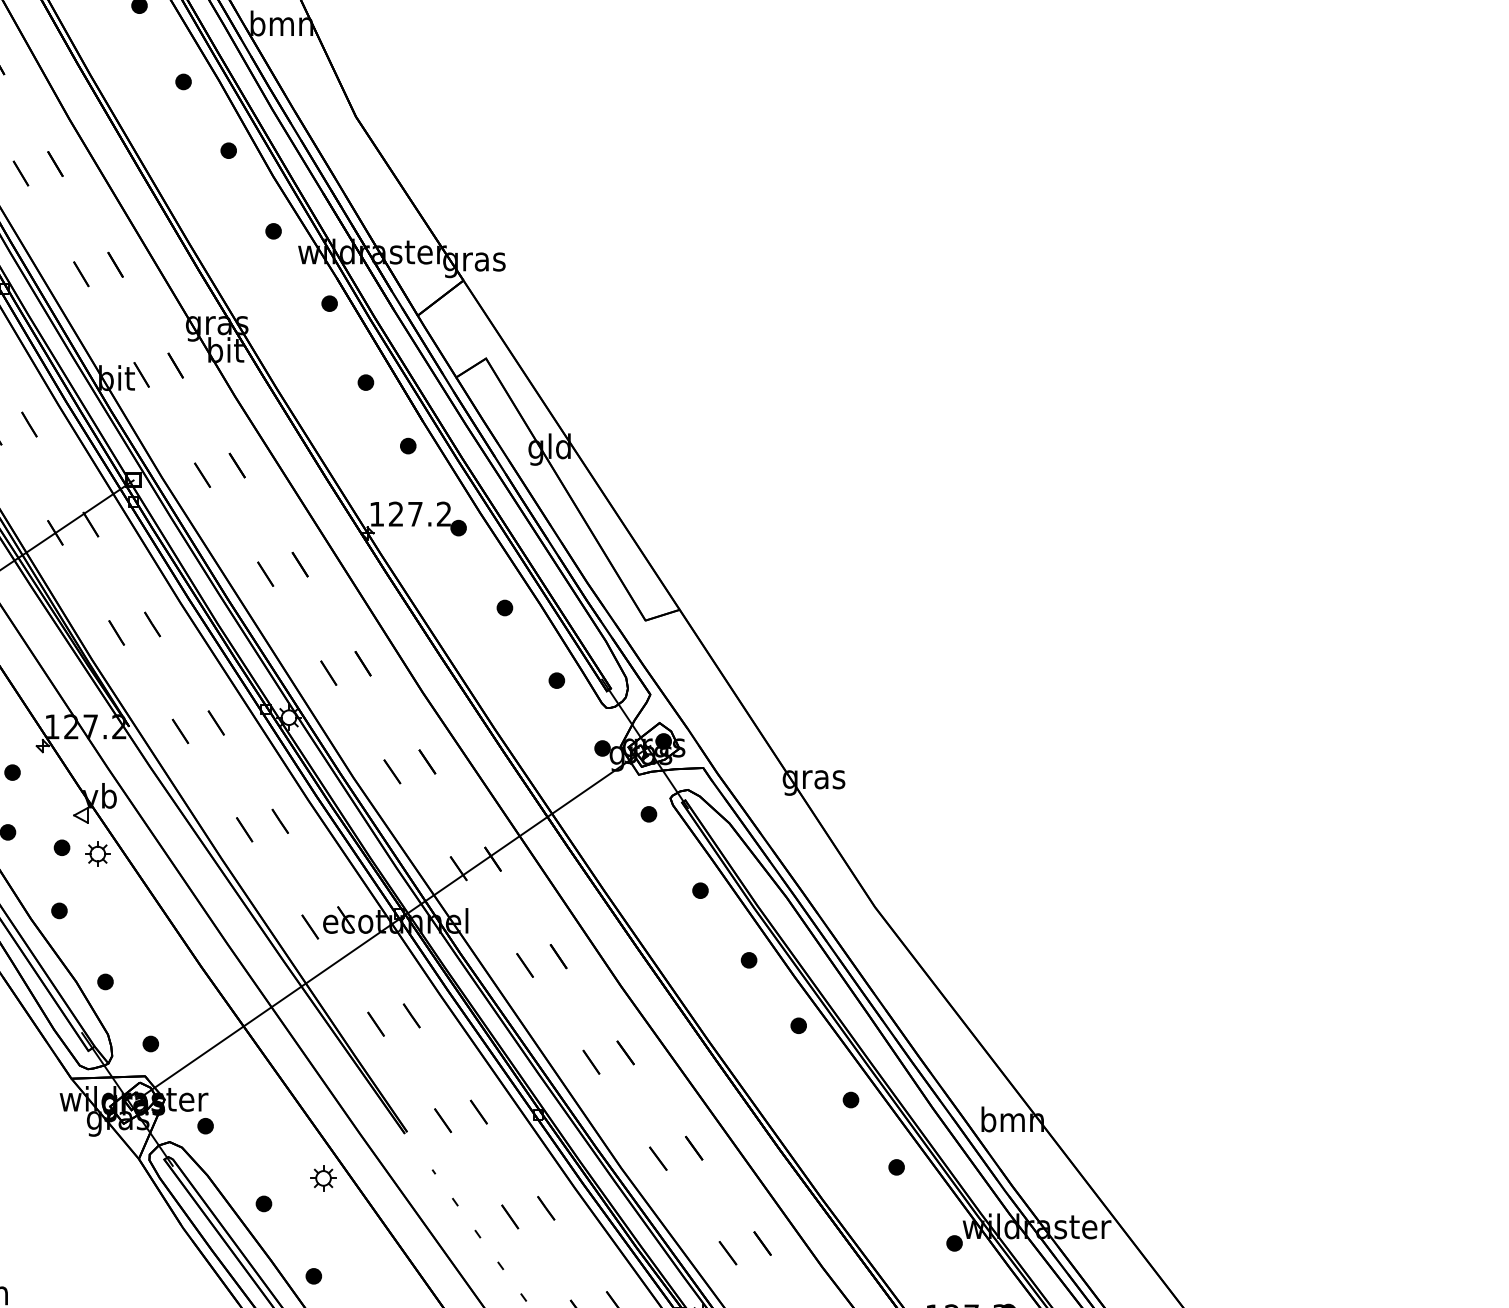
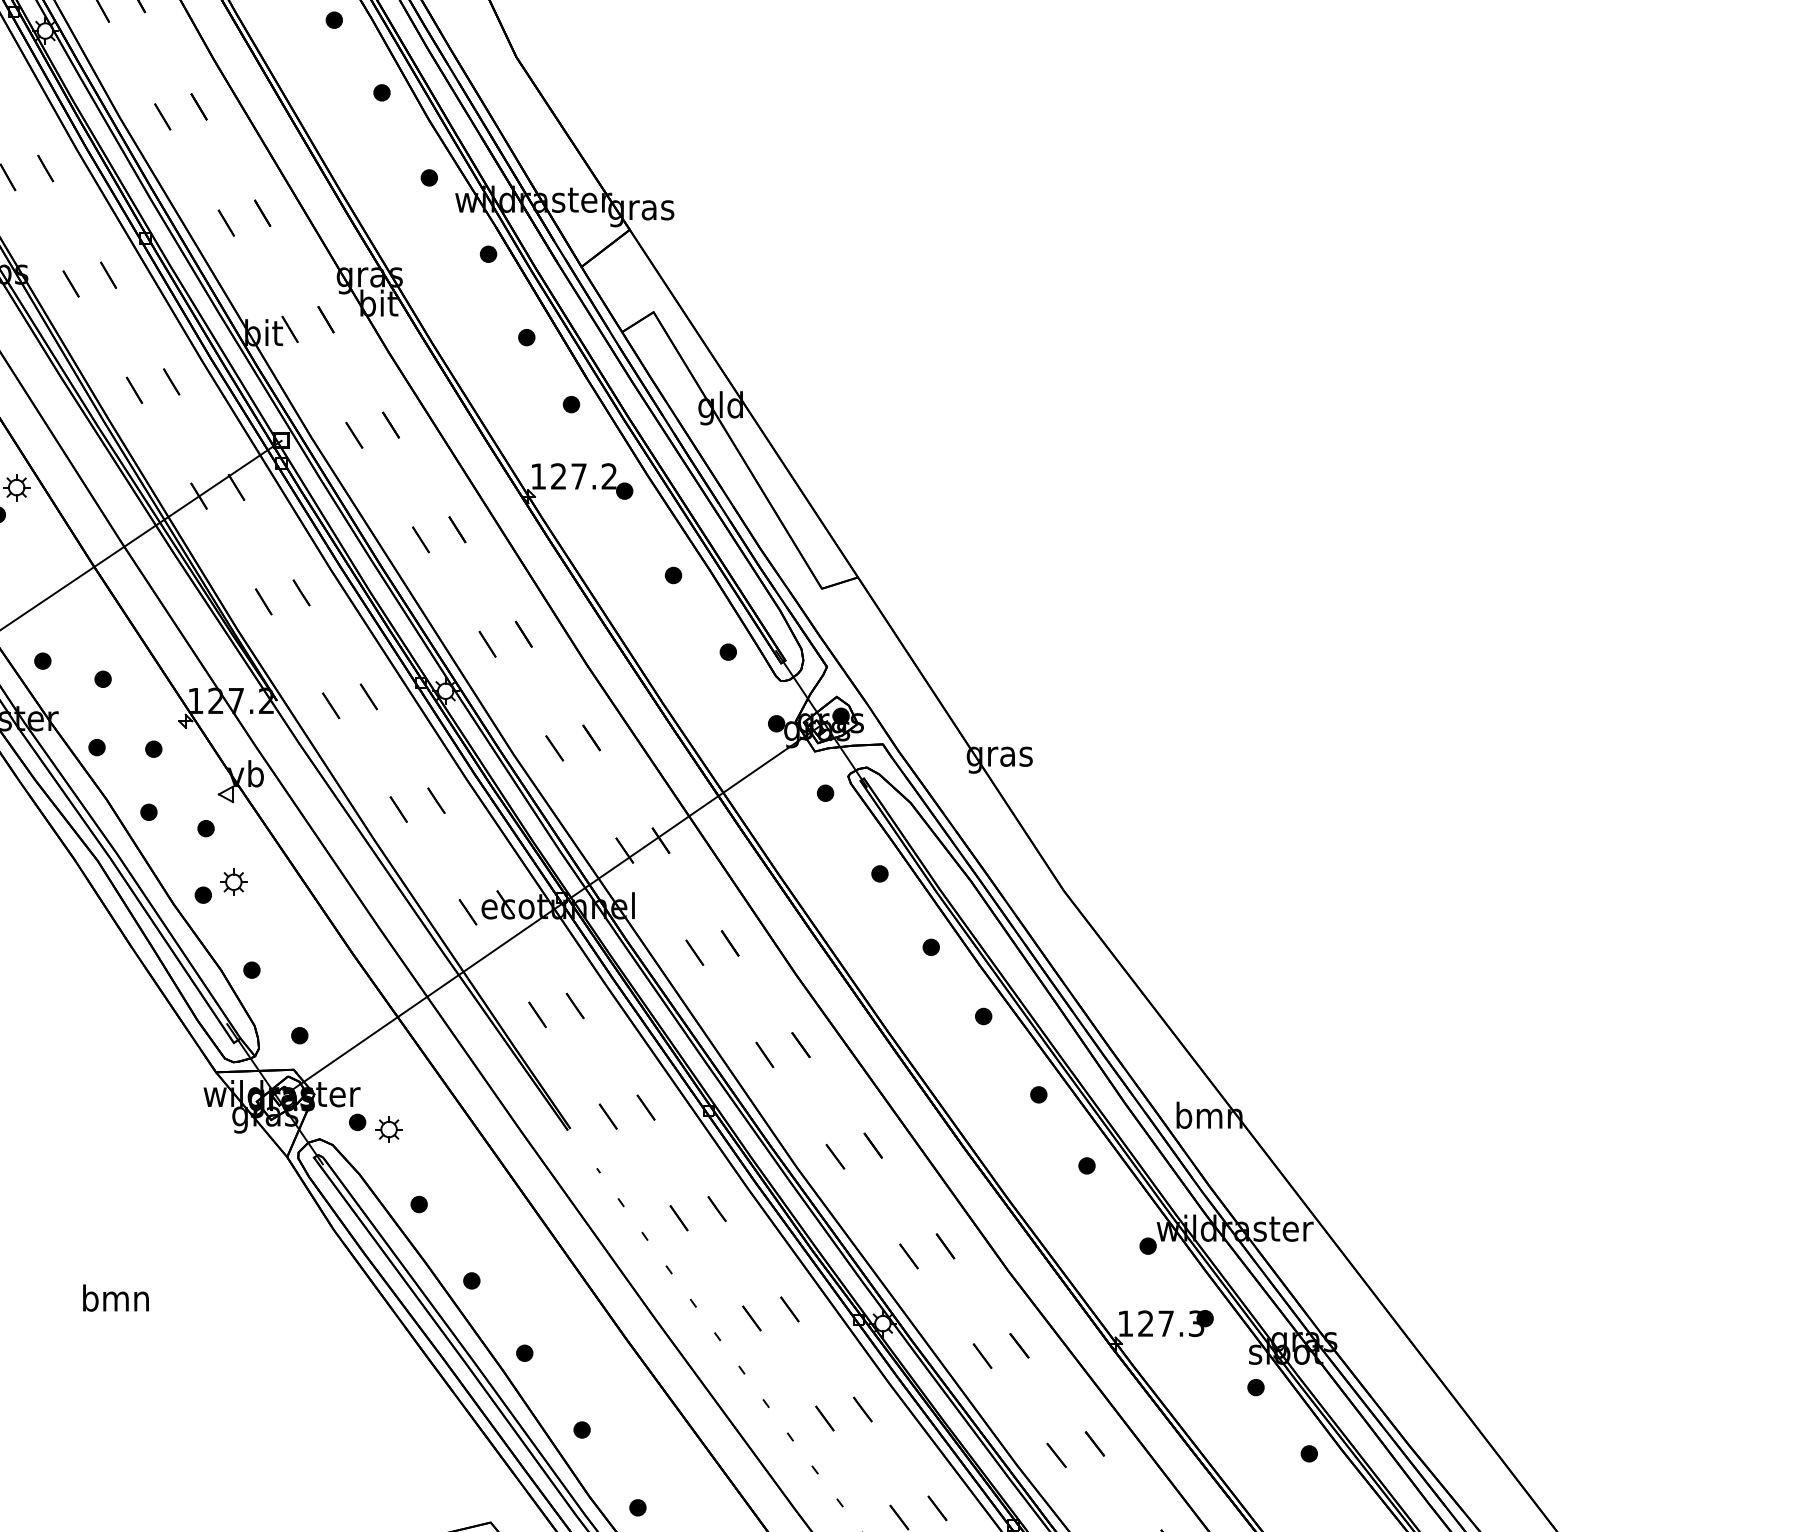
part: (97, 853) -> (233, 881), moved
part: (322, 1178) -> (388, 1129), moved

